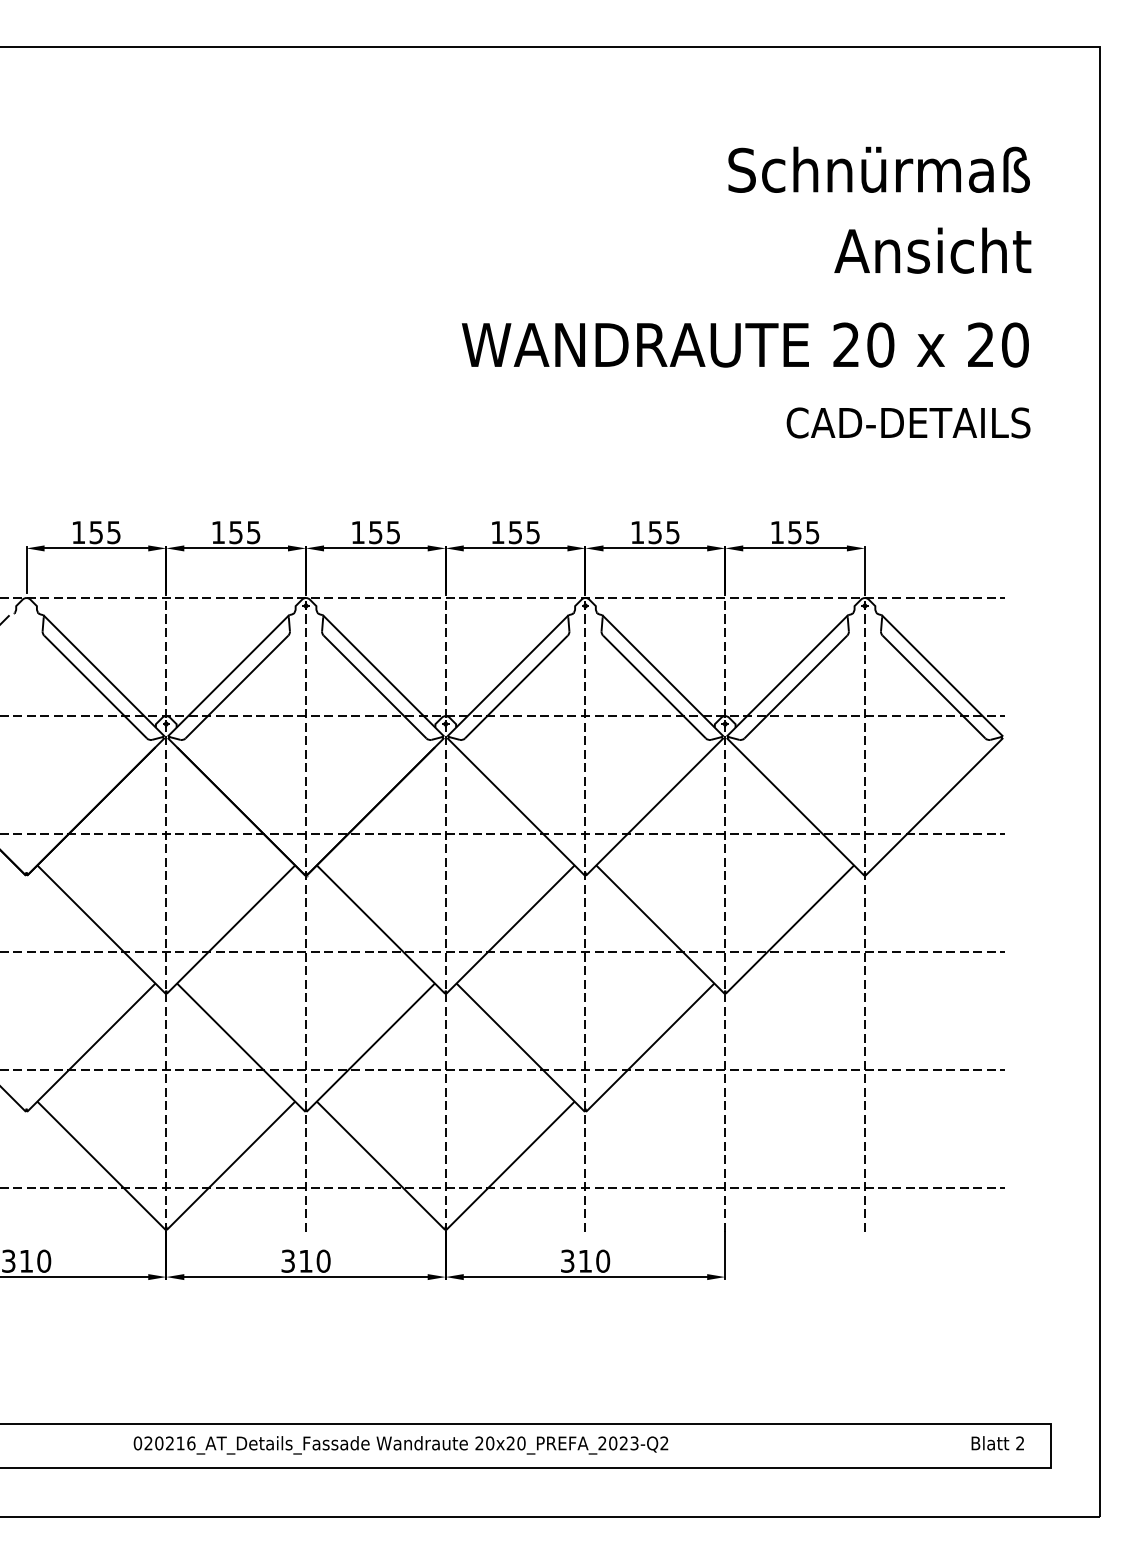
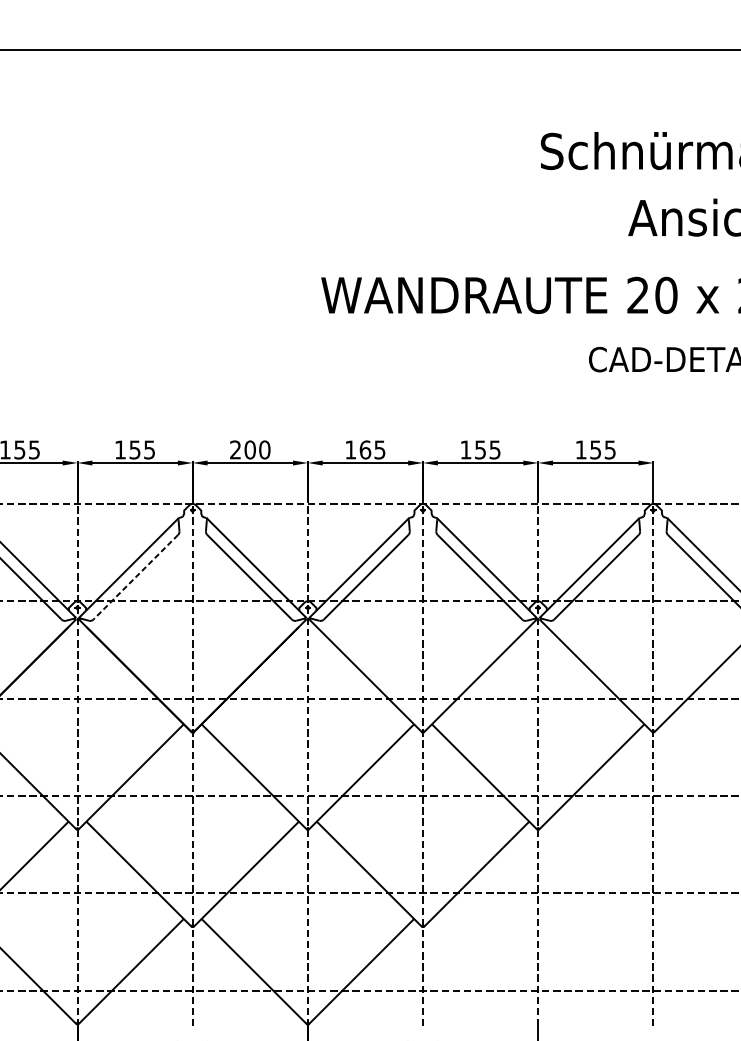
text: (375, 532) -> (249, 449), 155 -> 200
text: (515, 532) -> (365, 449), 155 -> 165
line: (236, 687) -> (135, 577), solid -> dashed

